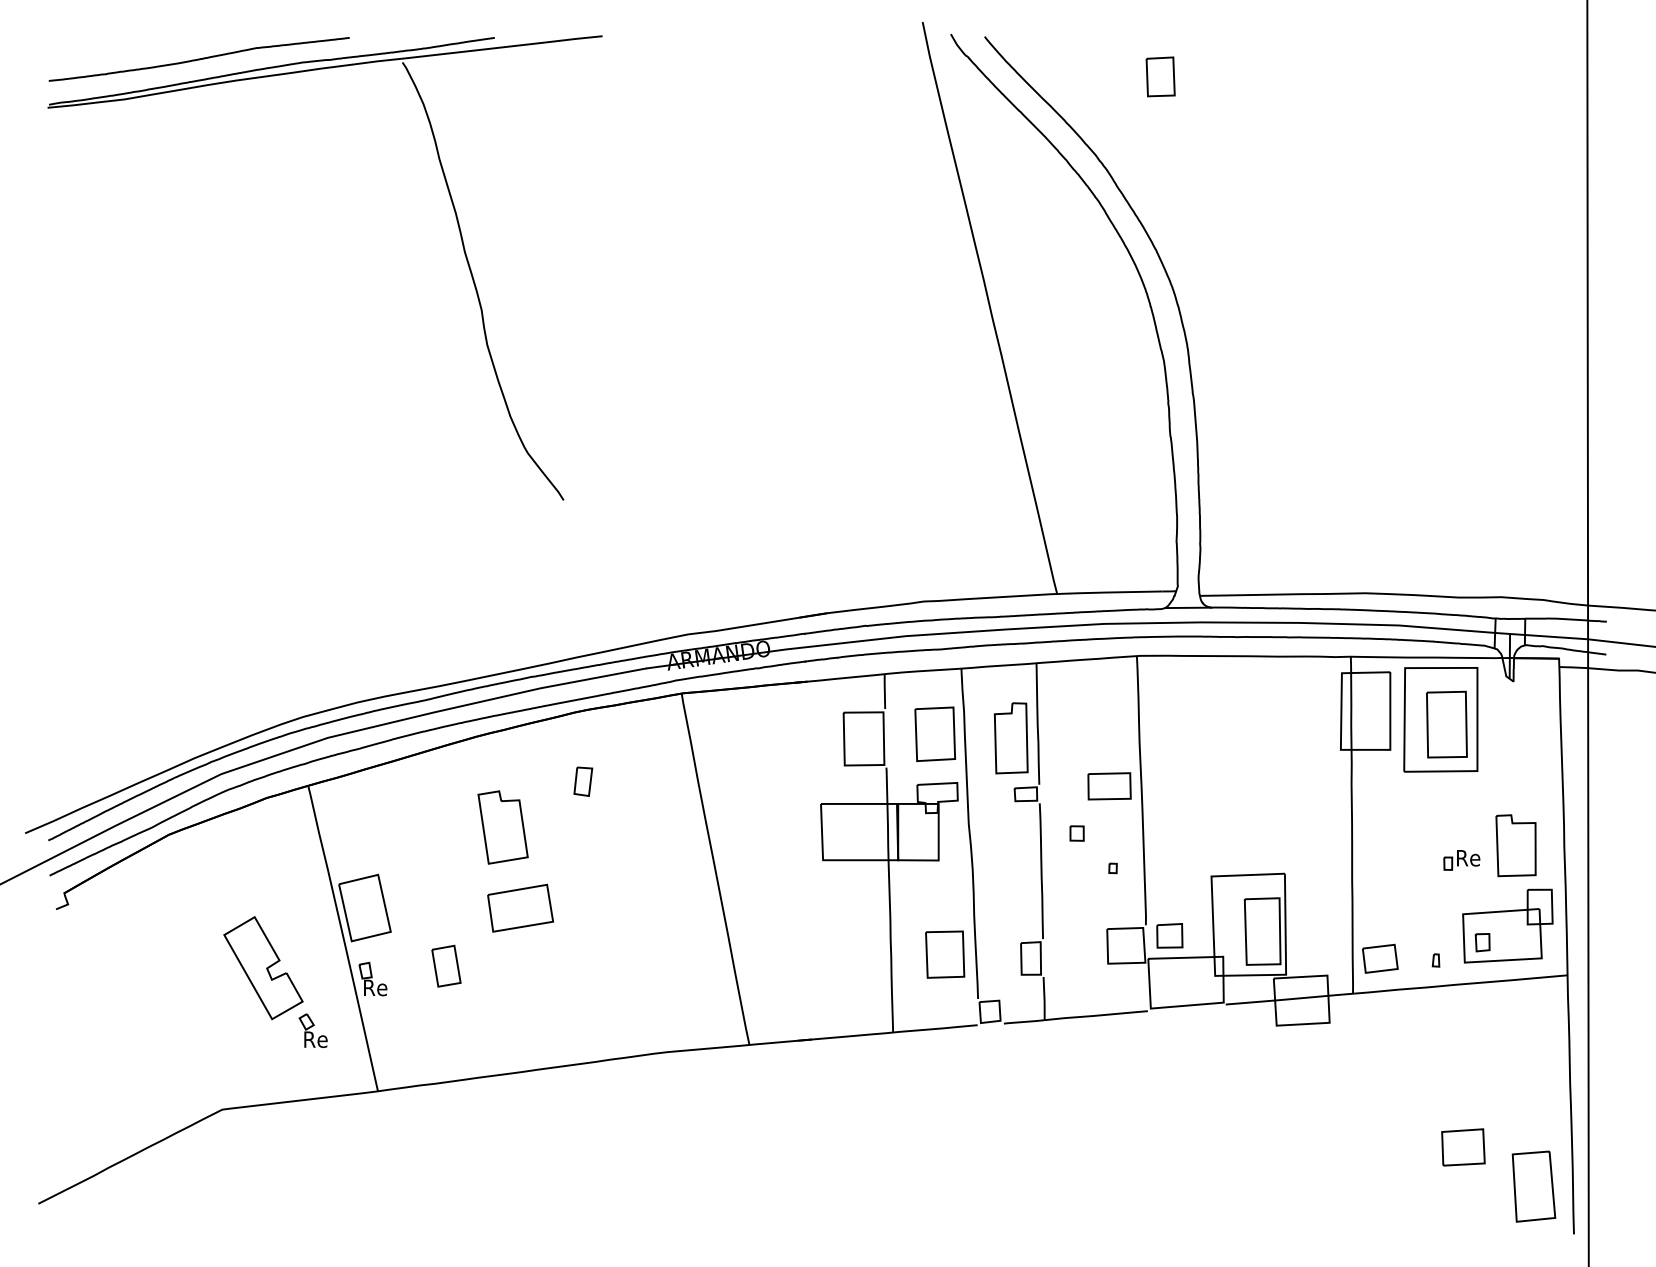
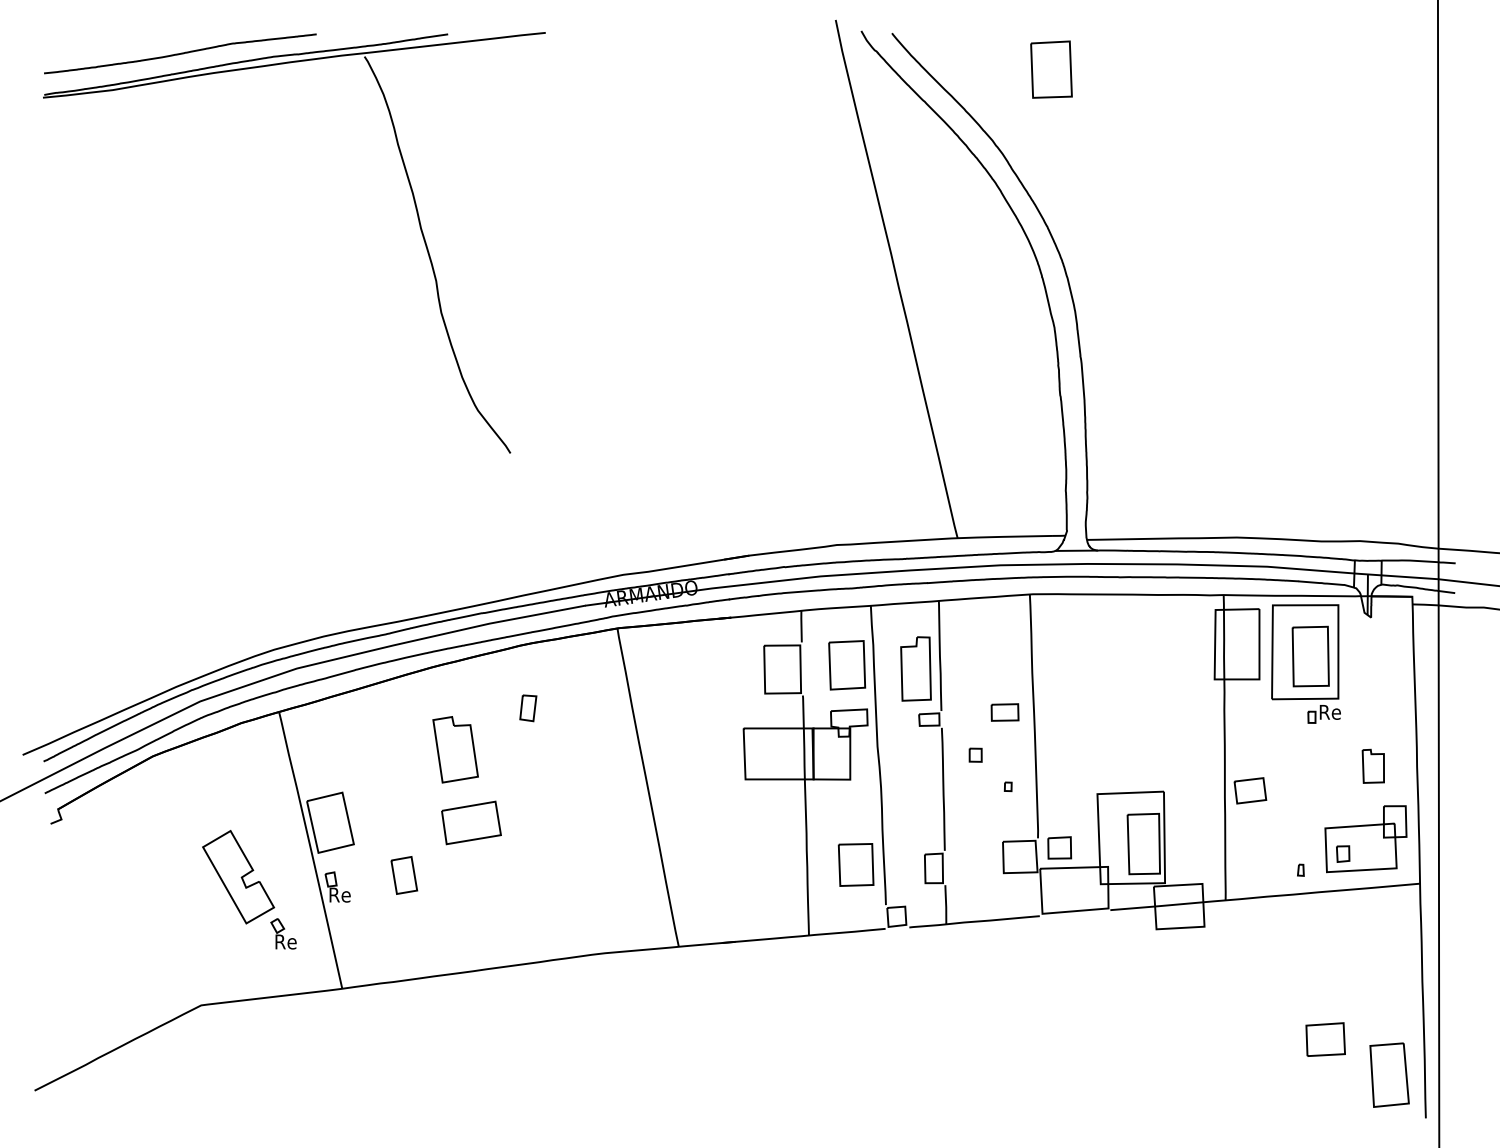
part: (1160, 76) -> (1051, 69), size x1.6
part: (1109, 786) -> (1005, 712), size x0.7
part: (1515, 845) -> (1372, 766), size x0.6
part: (1461, 860) -> (1323, 714), moved
part: (1380, 958) -> (1250, 790), moved

